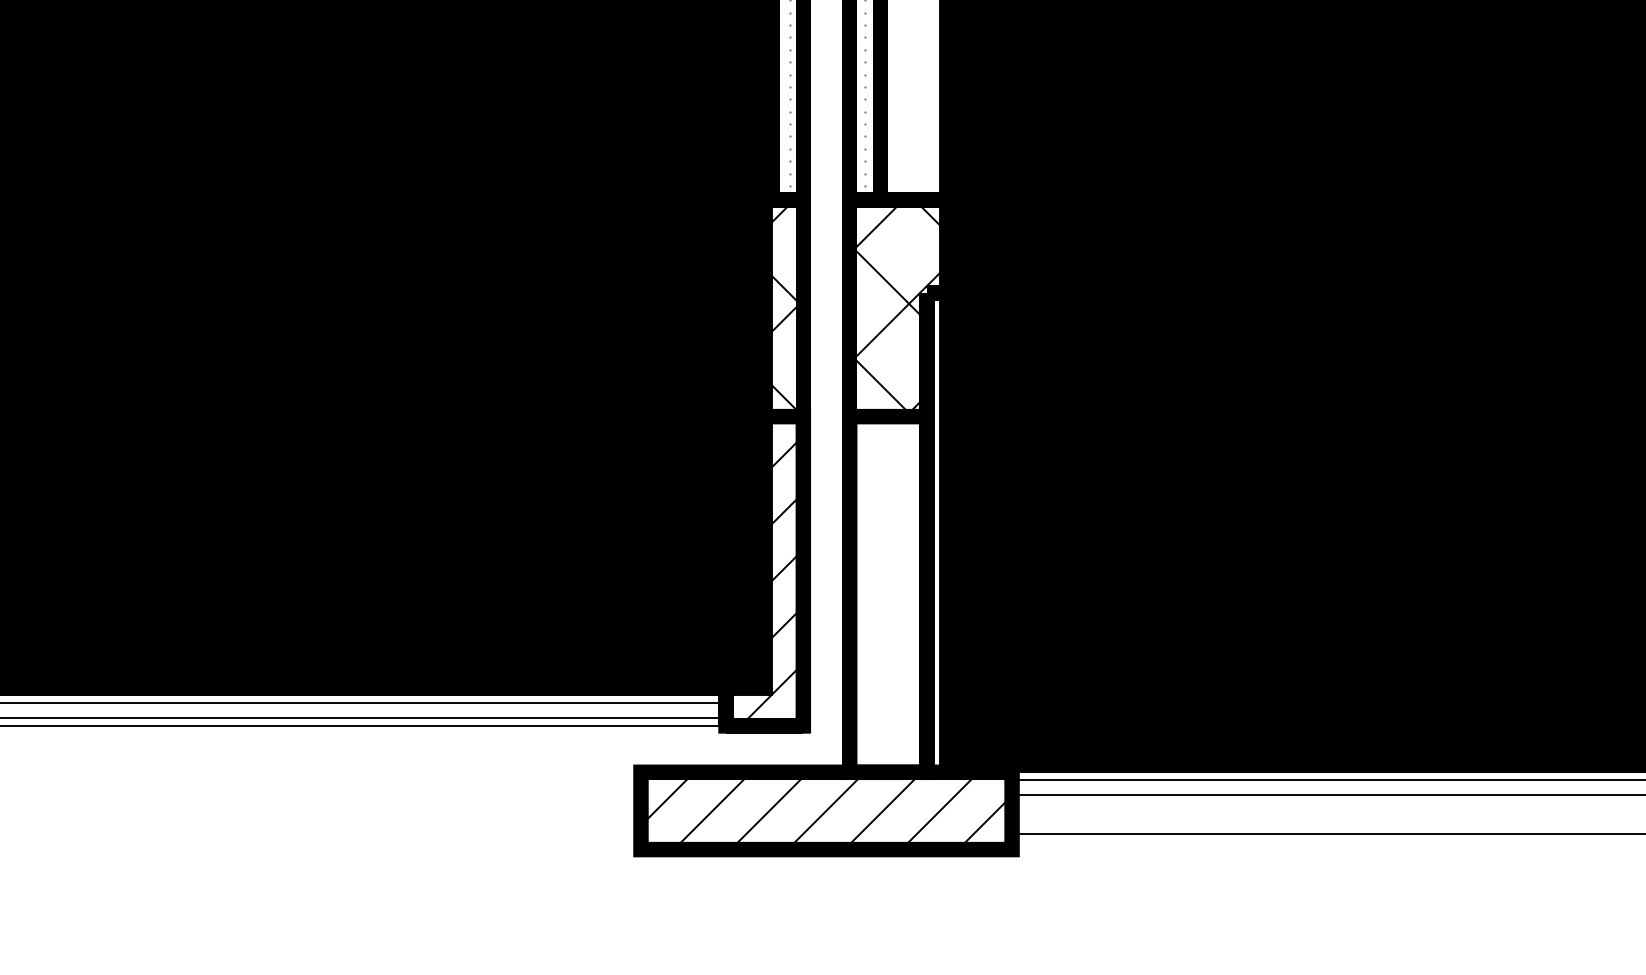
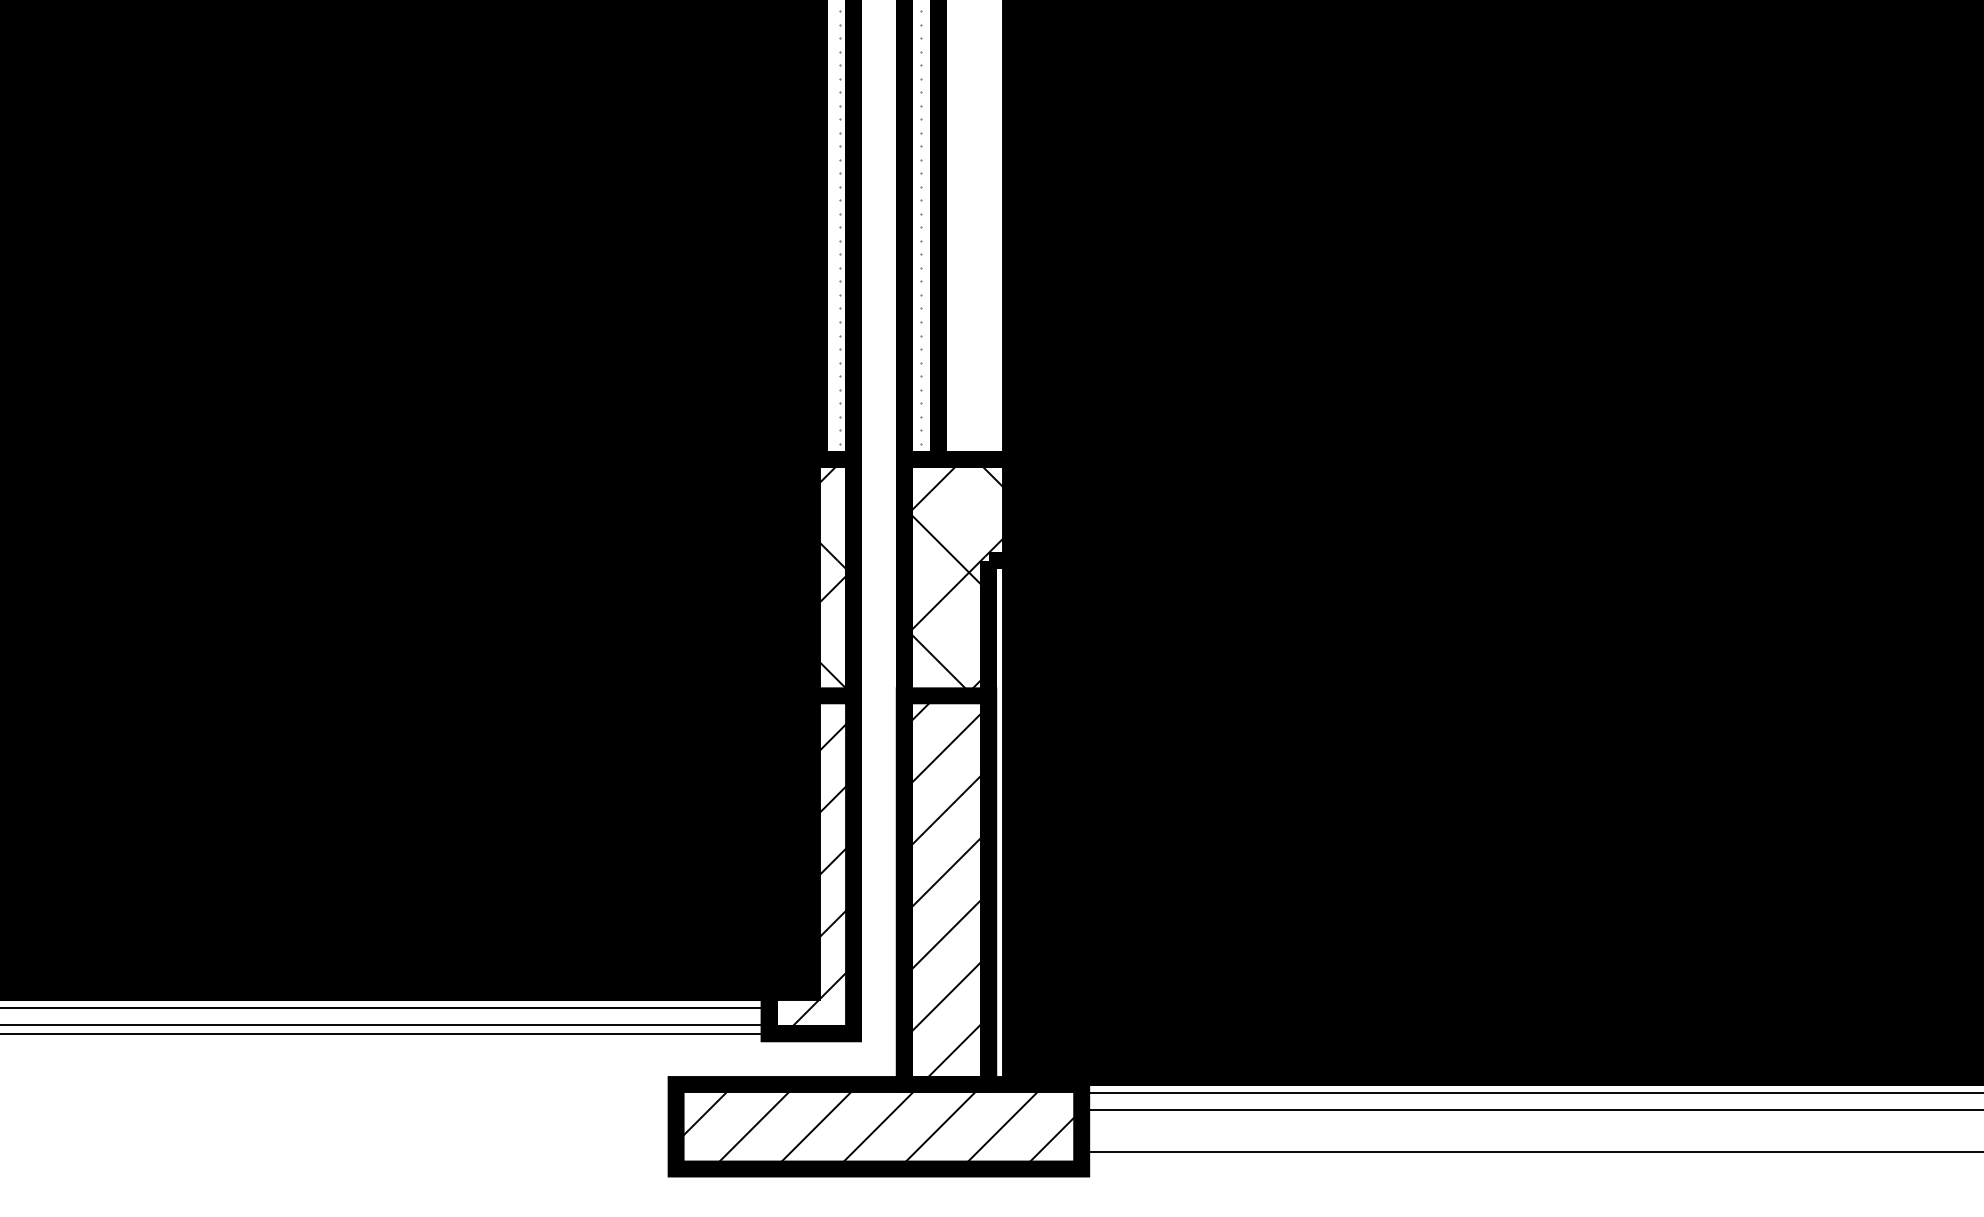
hatch: (888, 593) -> (946, 889), added

